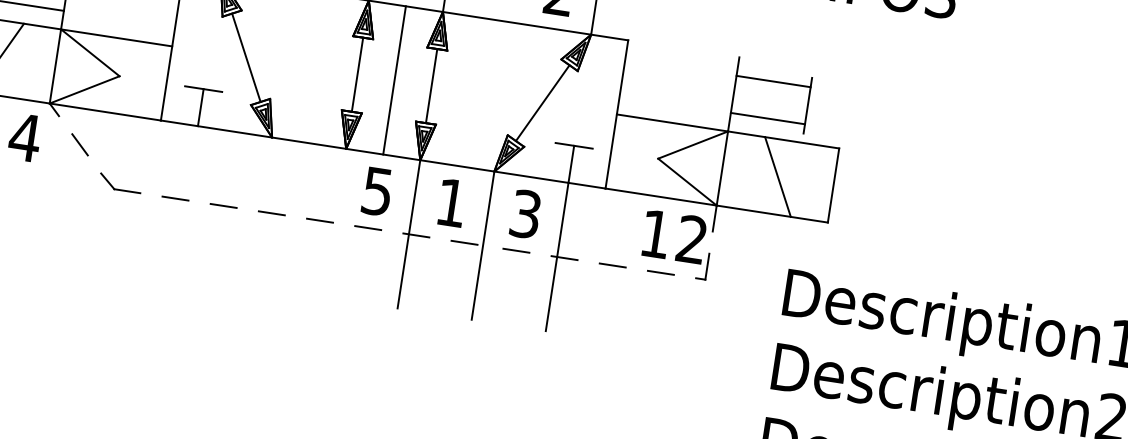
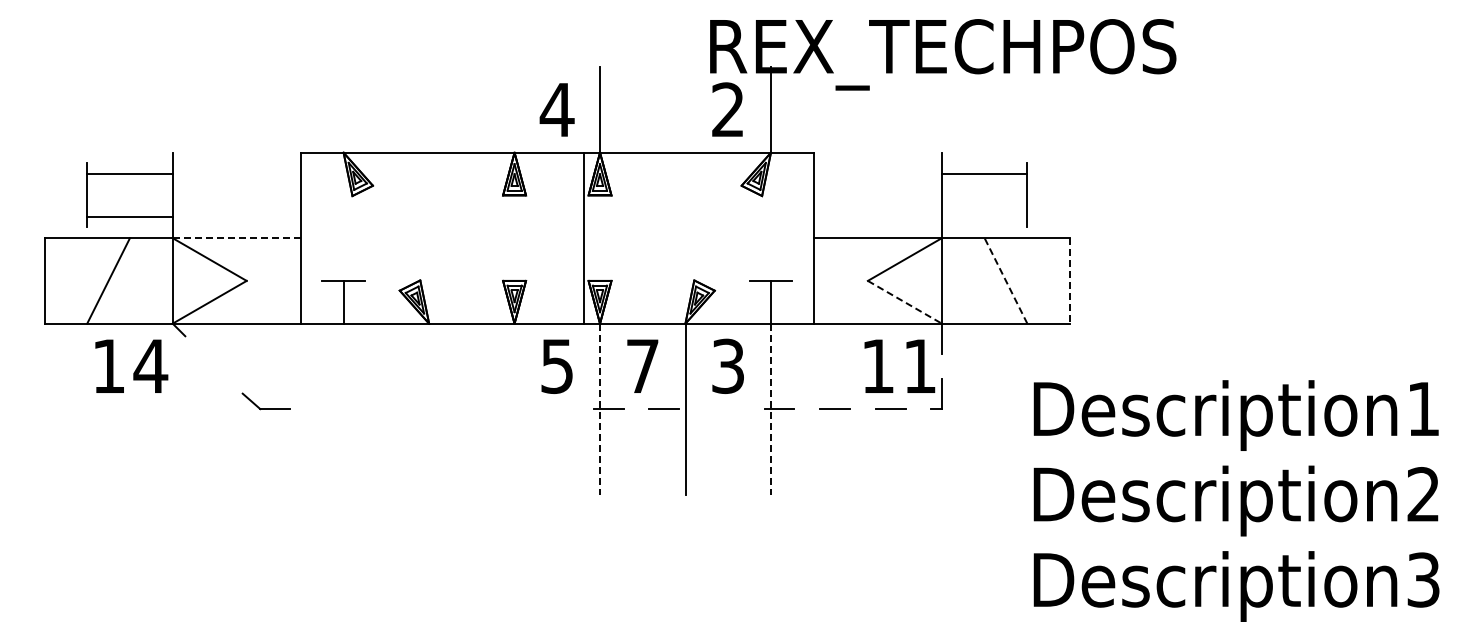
line: (117, 38) -> (237, 238), solid -> dashed
line: (246, 57) -> (386, 237), removed
line: (357, 74) -> (514, 237), removed
line: (394, 79) -> (584, 237), moved
line: (432, 85) -> (600, 237), removed
line: (542, 102) -> (727, 237), removed
line: (767, 118) -> (984, 216), removed
line: (79, 144) -> (213, 364), removed
line: (777, 176) -> (1005, 280), solid -> dashed
line: (687, 182) -> (904, 302), solid -> dashed
line: (833, 185) -> (1070, 280), solid -> dashed
line: (175, 198) -> (330, 409), removed
text: (451, 202) -> (642, 365), 1 -> 7
line: (223, 206) -> (386, 409), removed
line: (271, 213) -> (441, 409), removed
line: (319, 221) -> (497, 409), removed
line: (367, 228) -> (552, 409), removed
line: (409, 234) -> (600, 409), solid -> dashed
text: (691, 238) -> (919, 365), 12 -> 11
line: (515, 251) -> (723, 409), removed
line: (556, 257) -> (770, 409), solid -> dashed

